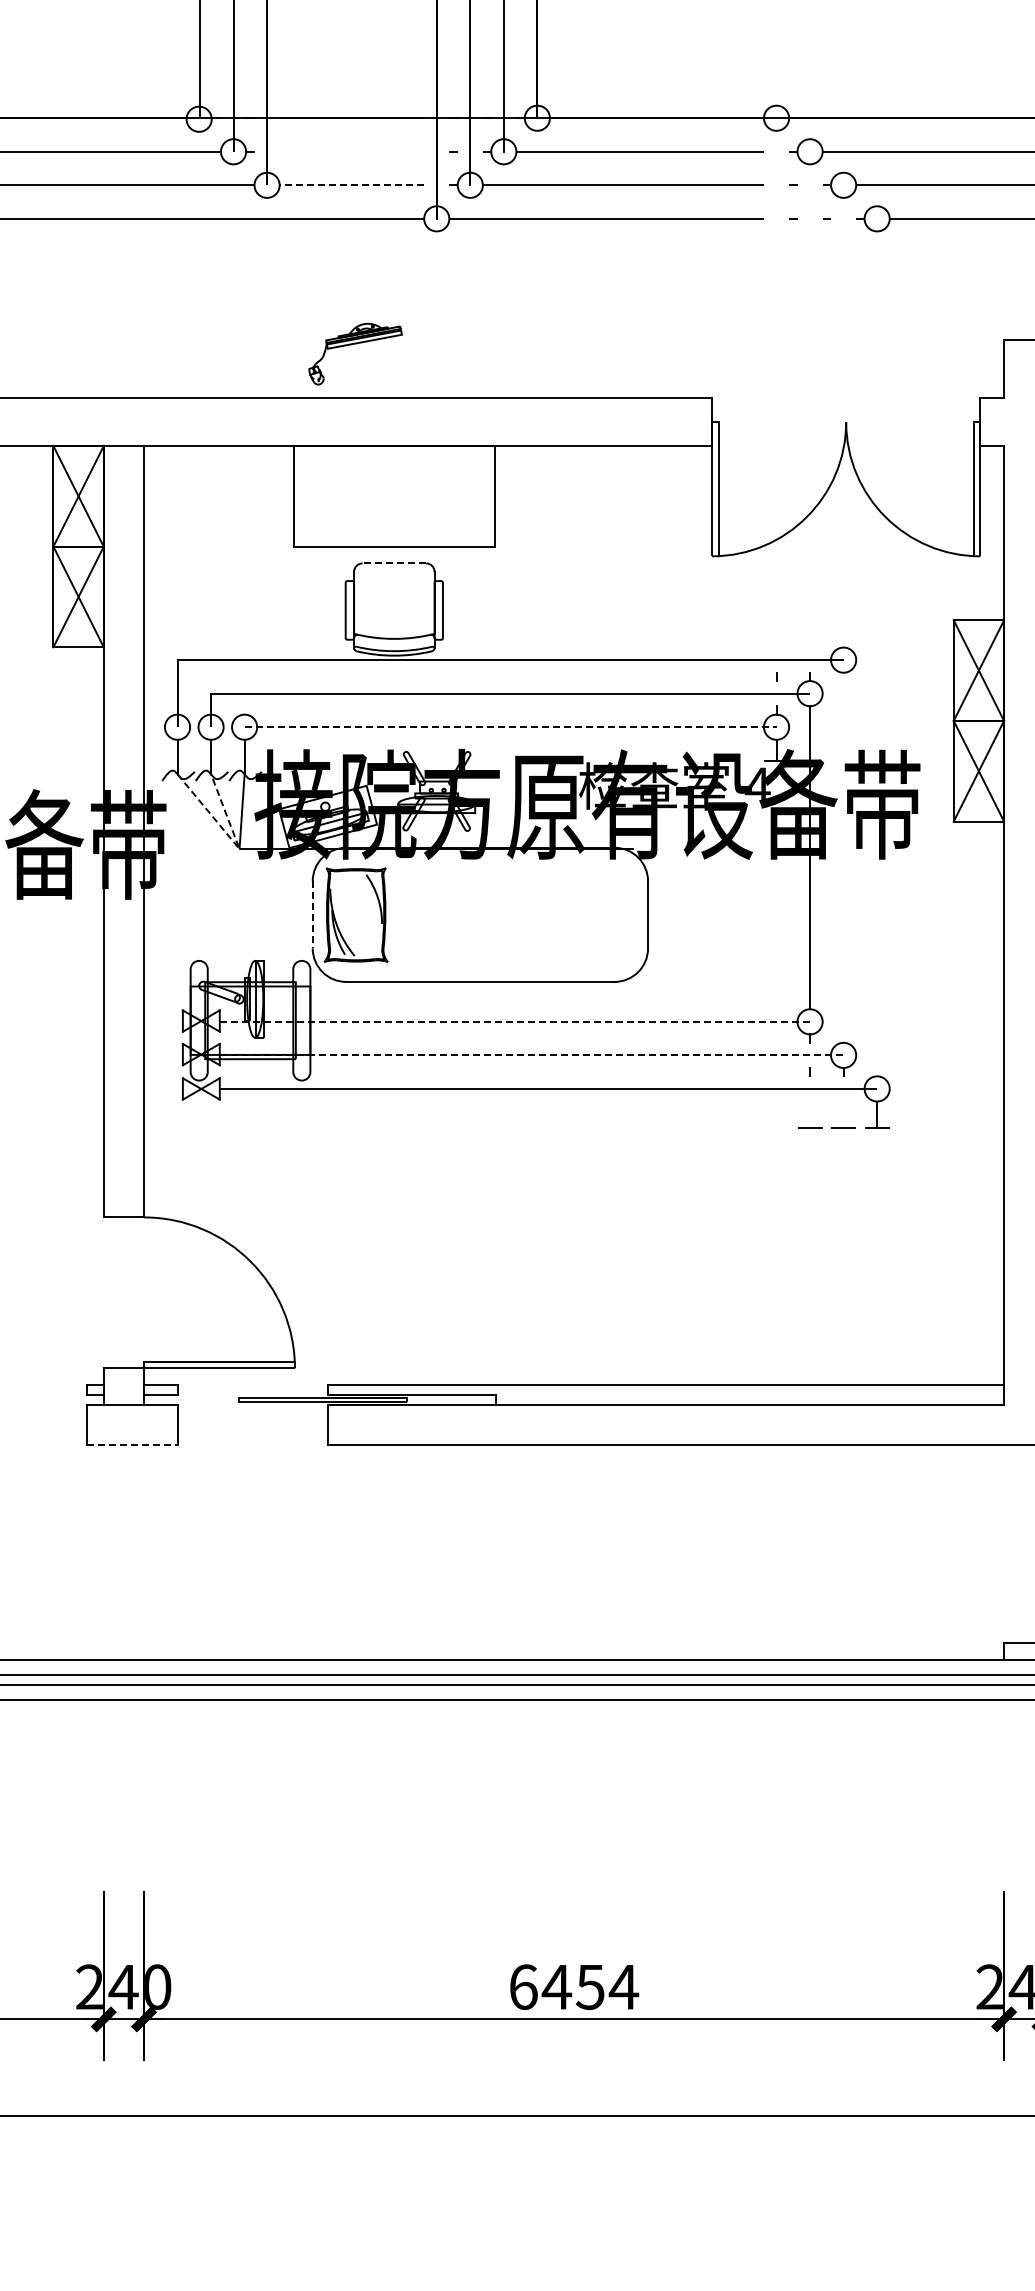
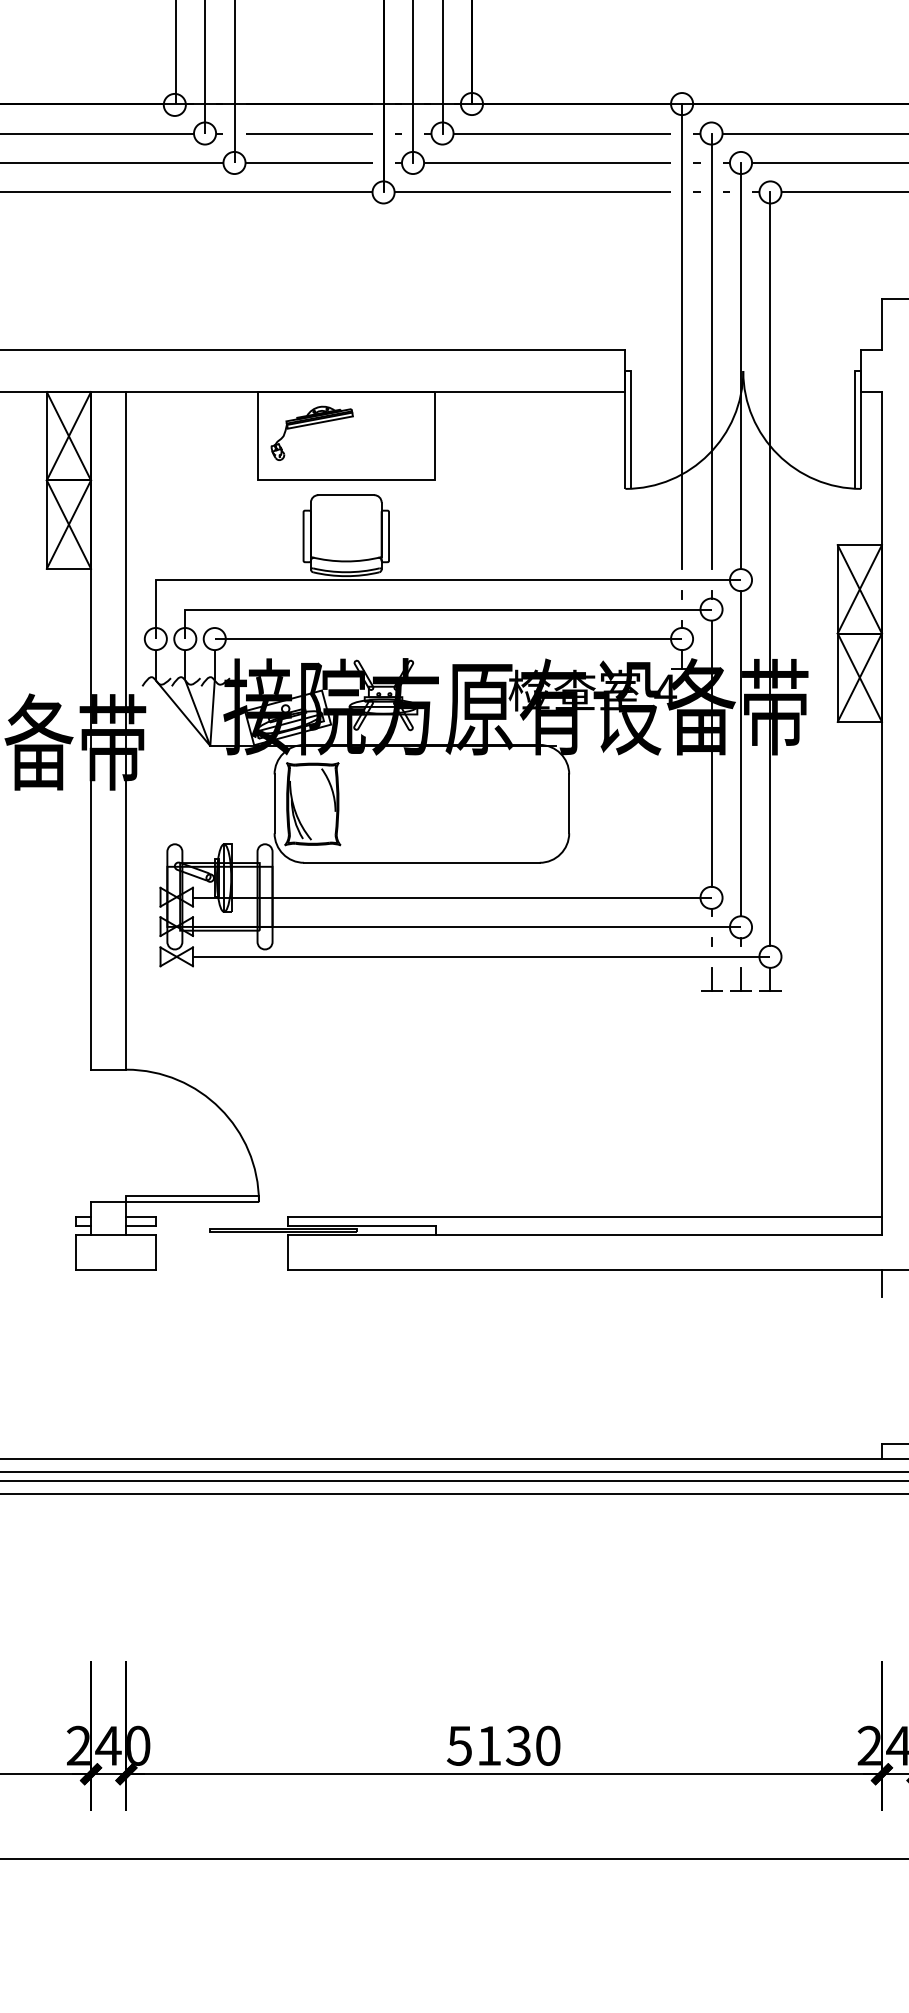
line: (351, 151) -> (308, 133), added
line: (351, 185) -> (308, 163), dashed -> solid
part: (351, 345) -> (308, 425), moved
line: (776, 382) -> (682, 336), added
line: (810, 399) -> (711, 351), added
line: (843, 416) -> (740, 366), added
line: (394, 563) -> (346, 495), dashed -> solid
line: (877, 647) -> (770, 569), added
line: (510, 727) -> (448, 639), dashed -> solid
line: (234, 842) -> (205, 740), dashed -> solid
line: (843, 857) -> (740, 753), added
line: (312, 914) -> (274, 803), dashed -> solid
line: (515, 1021) -> (452, 897), dashed -> solid
line: (531, 1055) -> (466, 927), dashed -> solid
line: (810, 1114) -> (711, 979), added
line: (843, 1114) -> (740, 979), added
line: (132, 1445) -> (116, 1270), dashed -> solid
line: (1004, 1460) -> (882, 1283), added
text: (573, 1987) -> (503, 1746), 6454 -> 5130

